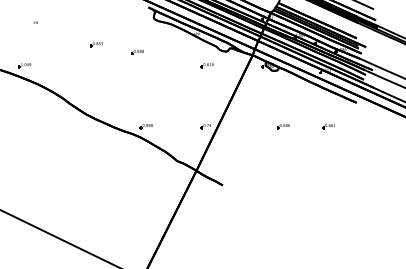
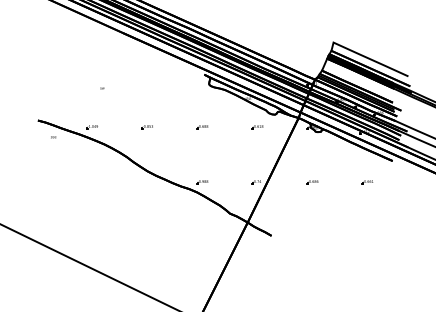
part: (95, 44) -> (146, 127), moved
part: (137, 52) -> (202, 127), moved
part: (283, 126) -> (312, 182), moved

